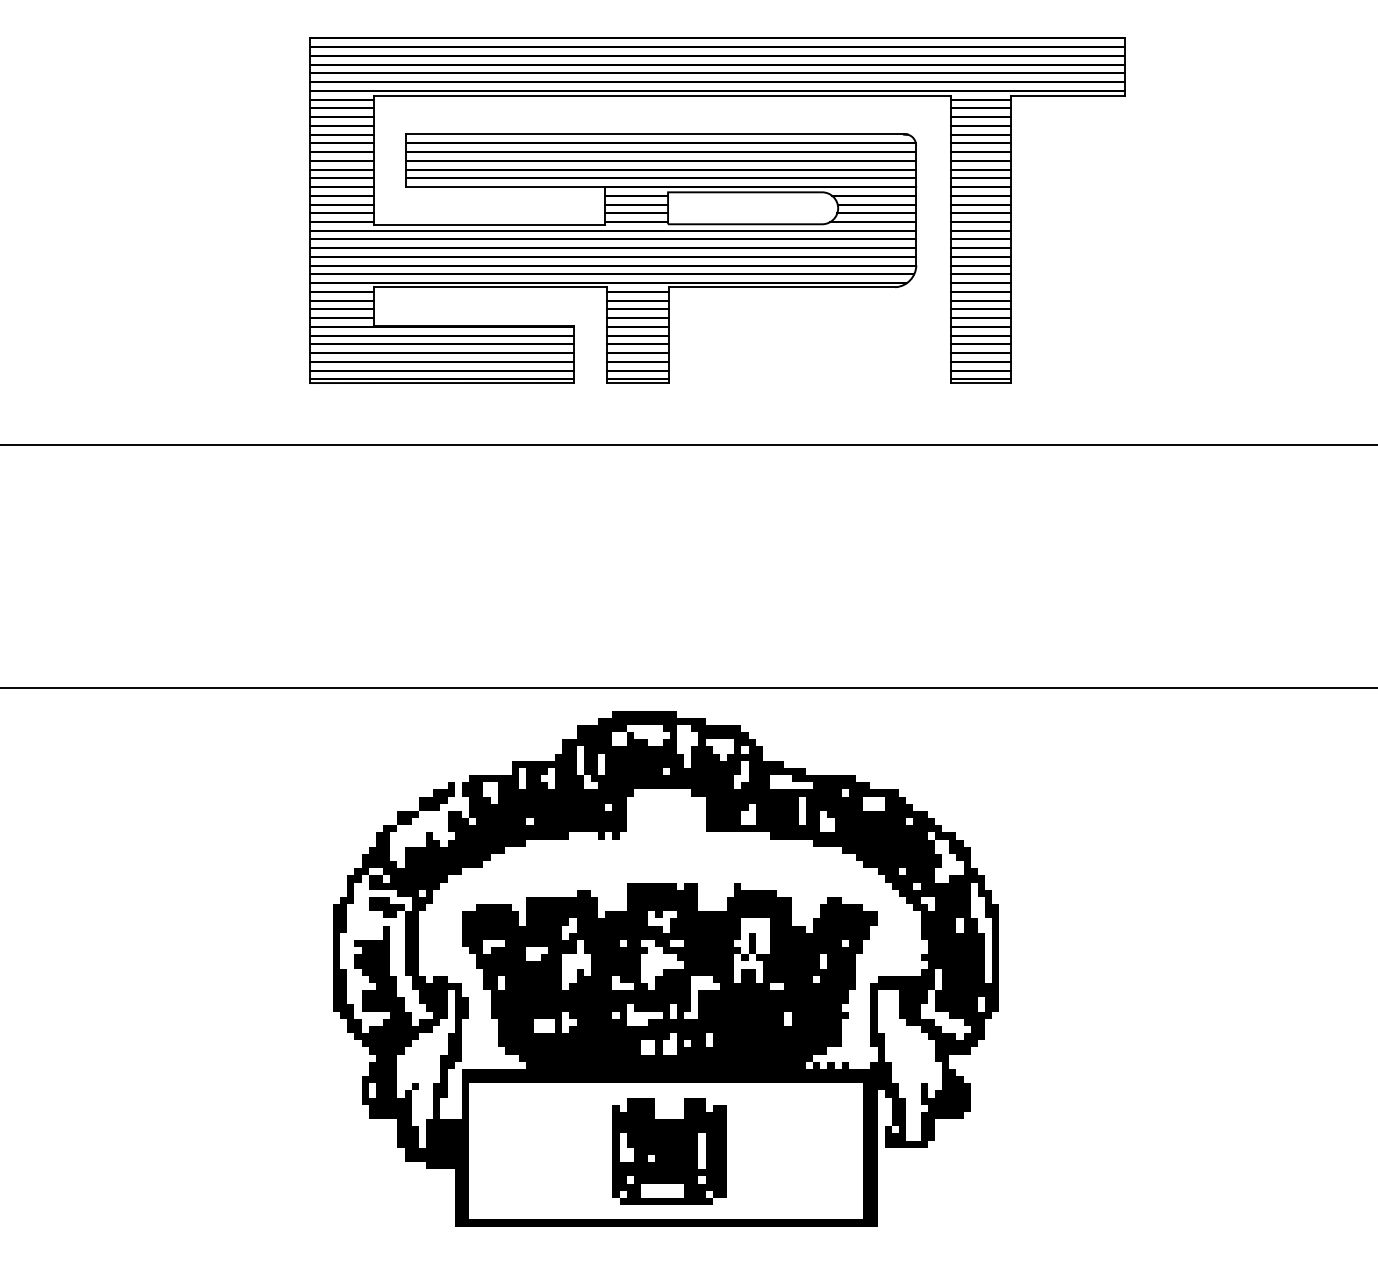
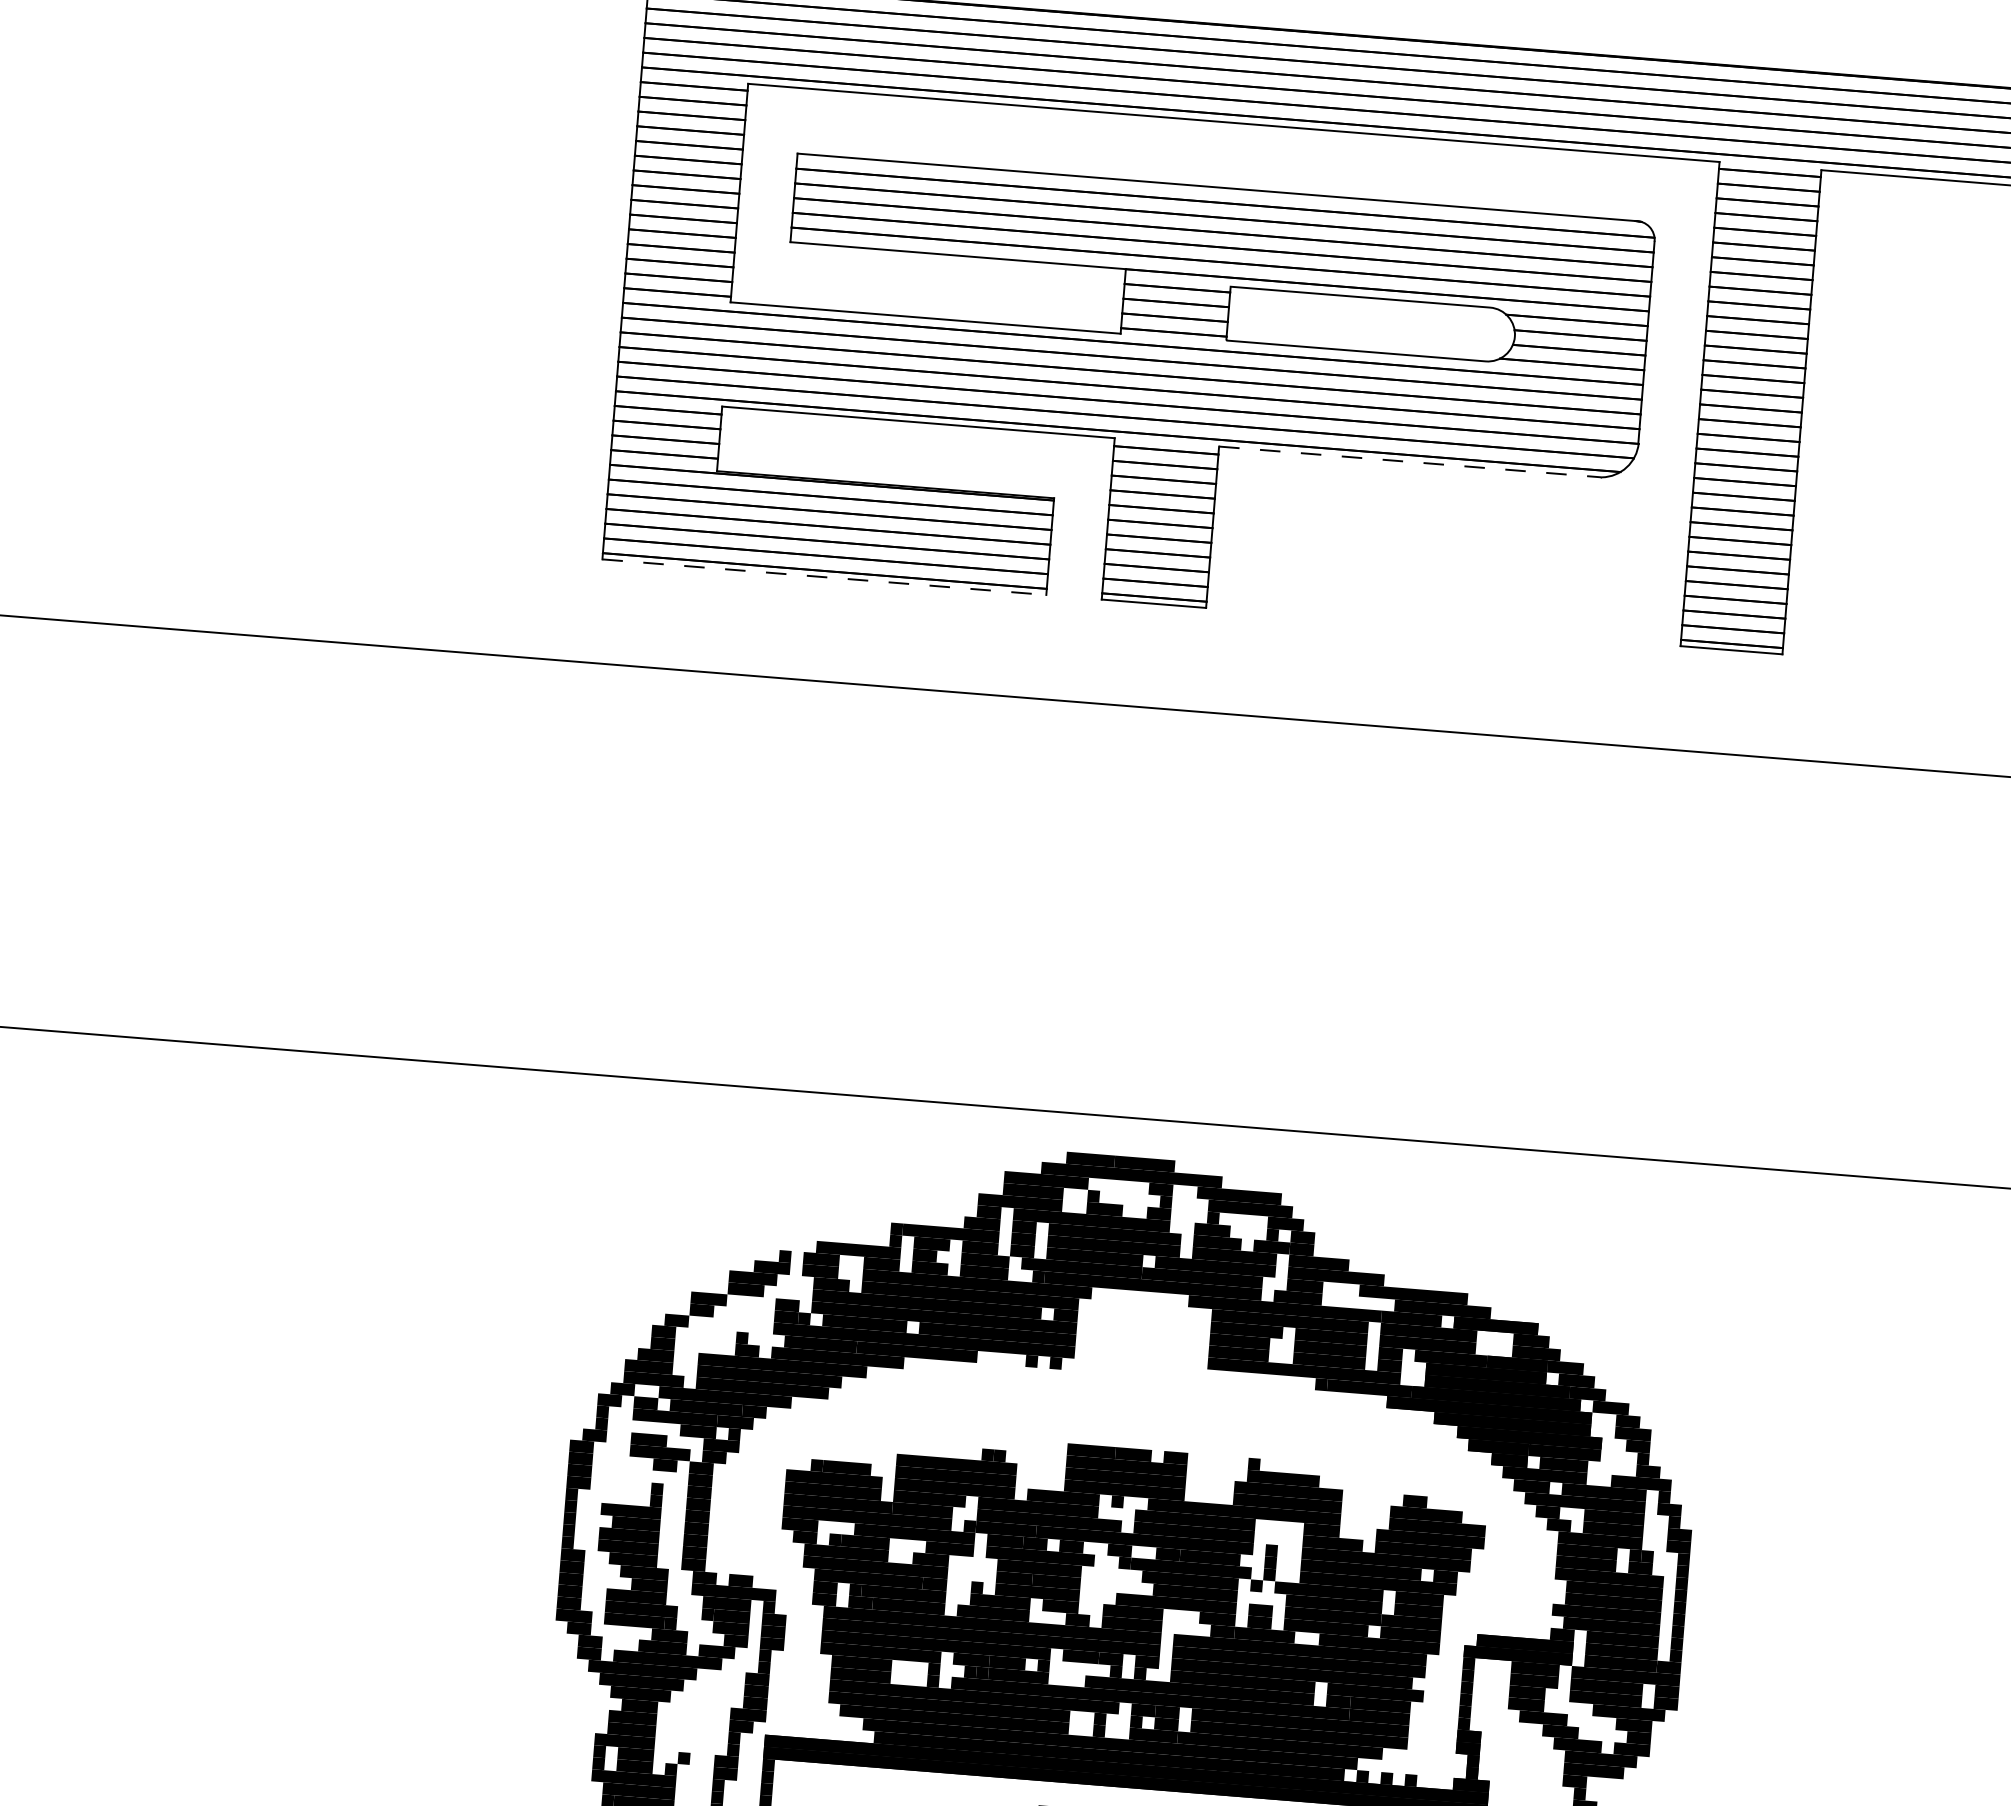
line: (782, 287) -> (1410, 462), solid -> dashed
line: (442, 383) -> (825, 578), solid -> dashed

